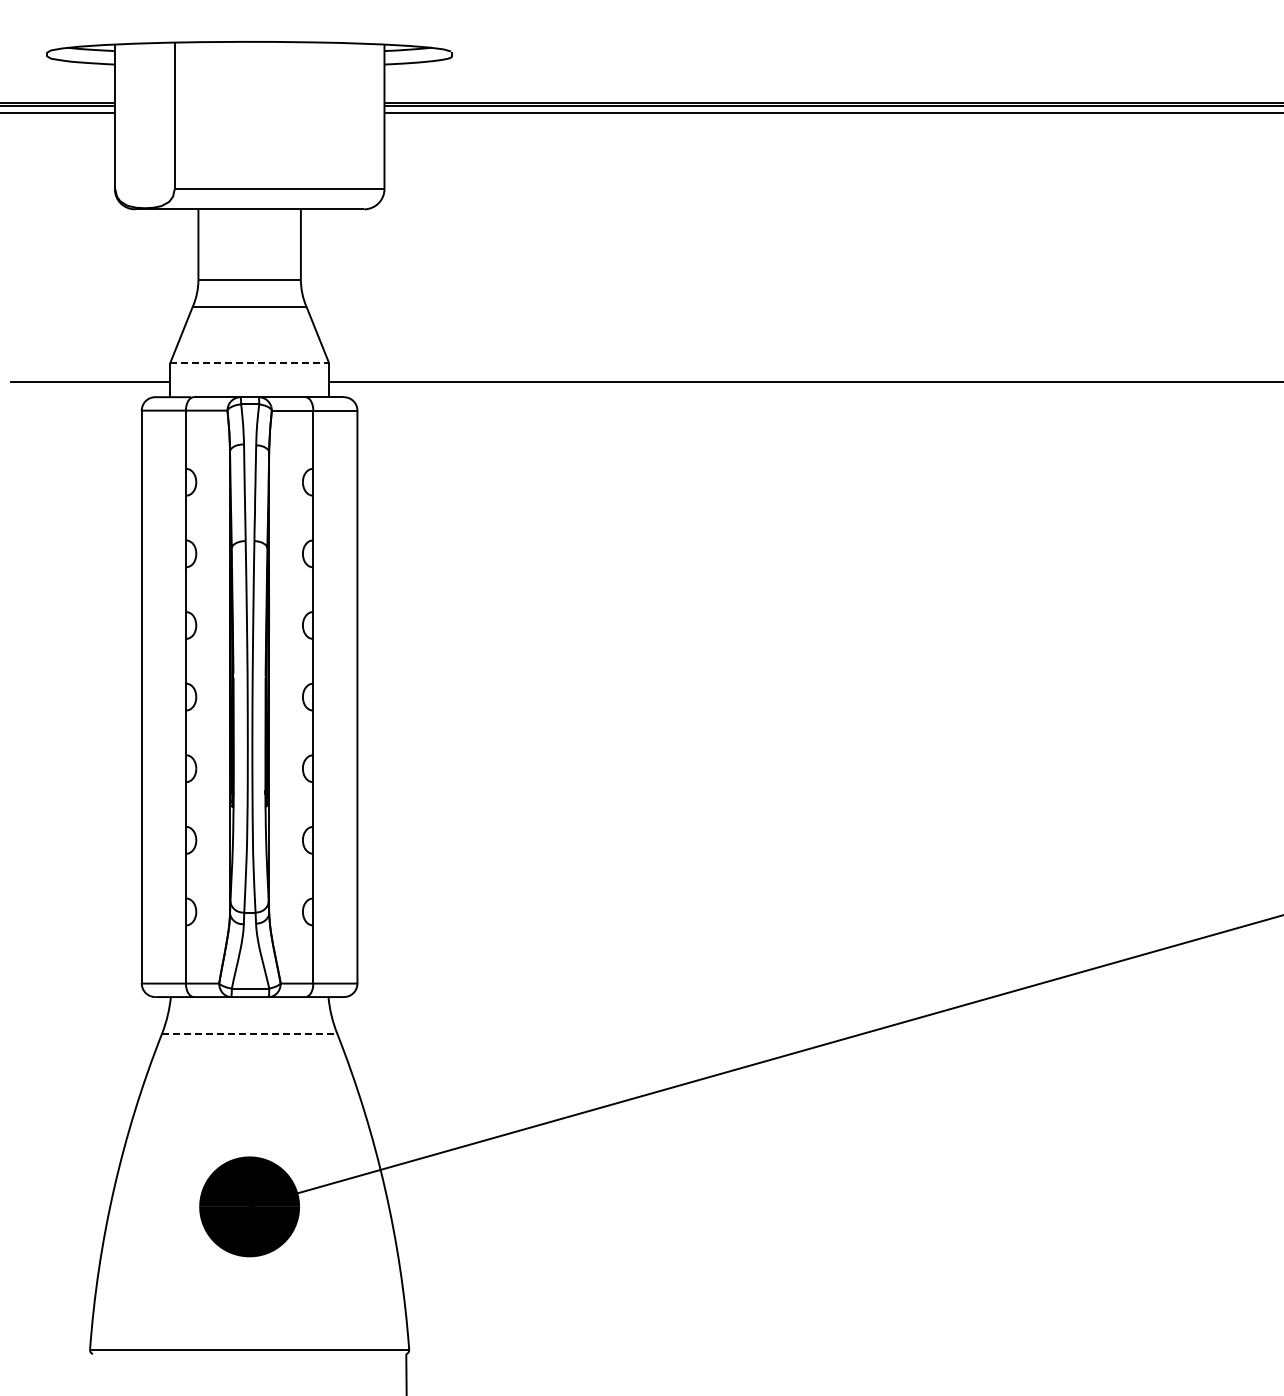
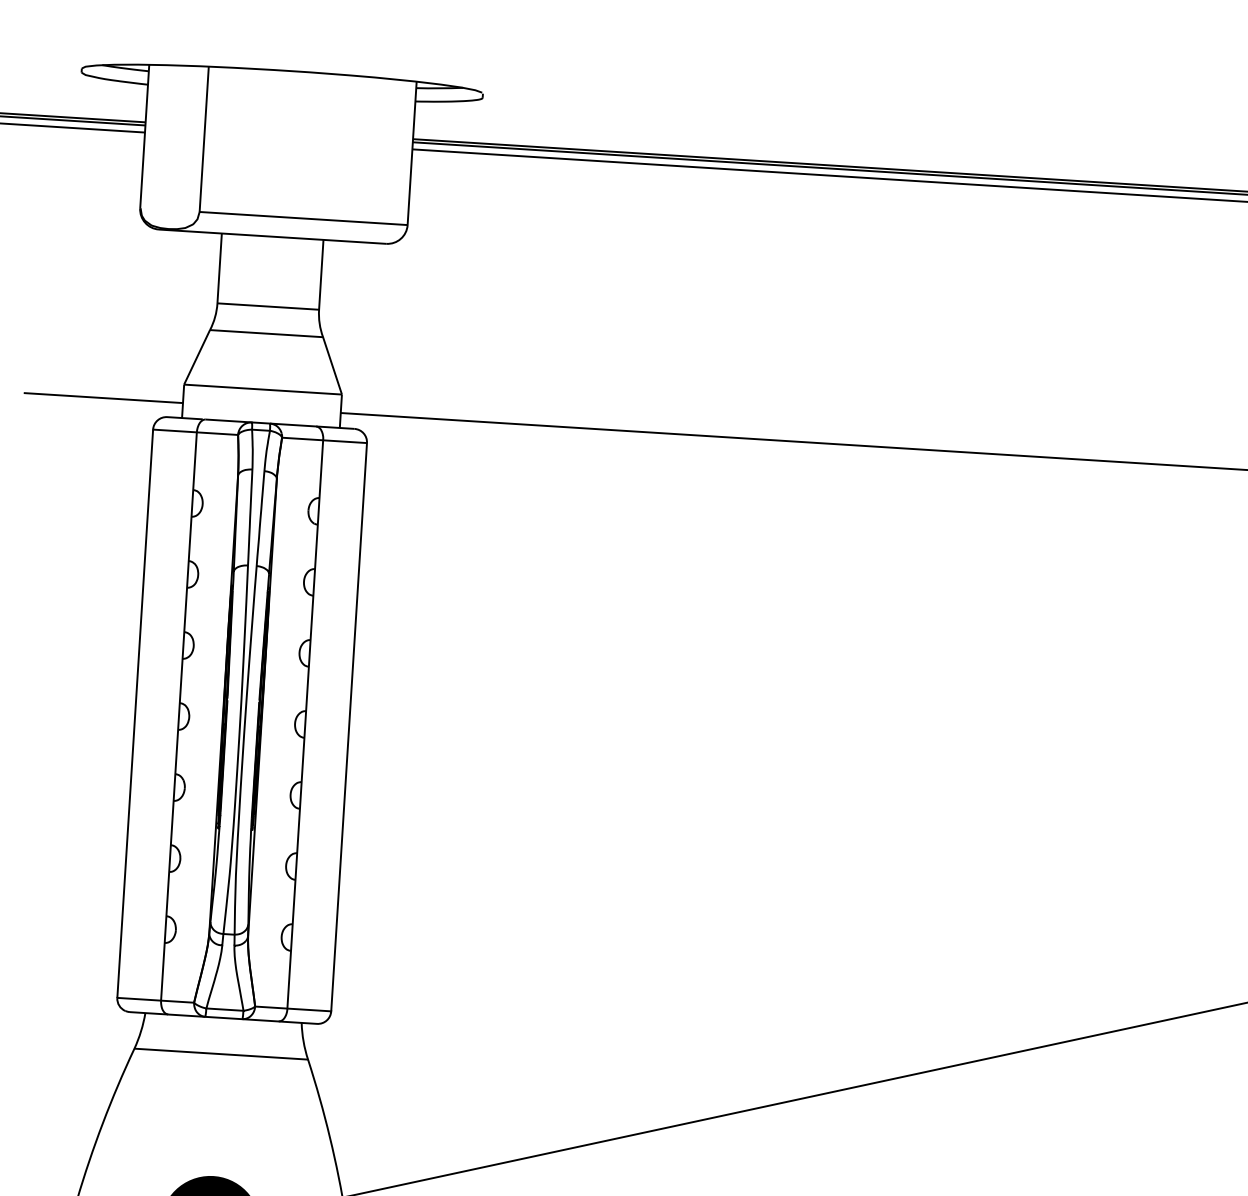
line: (249, 363) -> (262, 389), dashed -> solid
line: (249, 1033) -> (221, 1054), dashed -> solid

